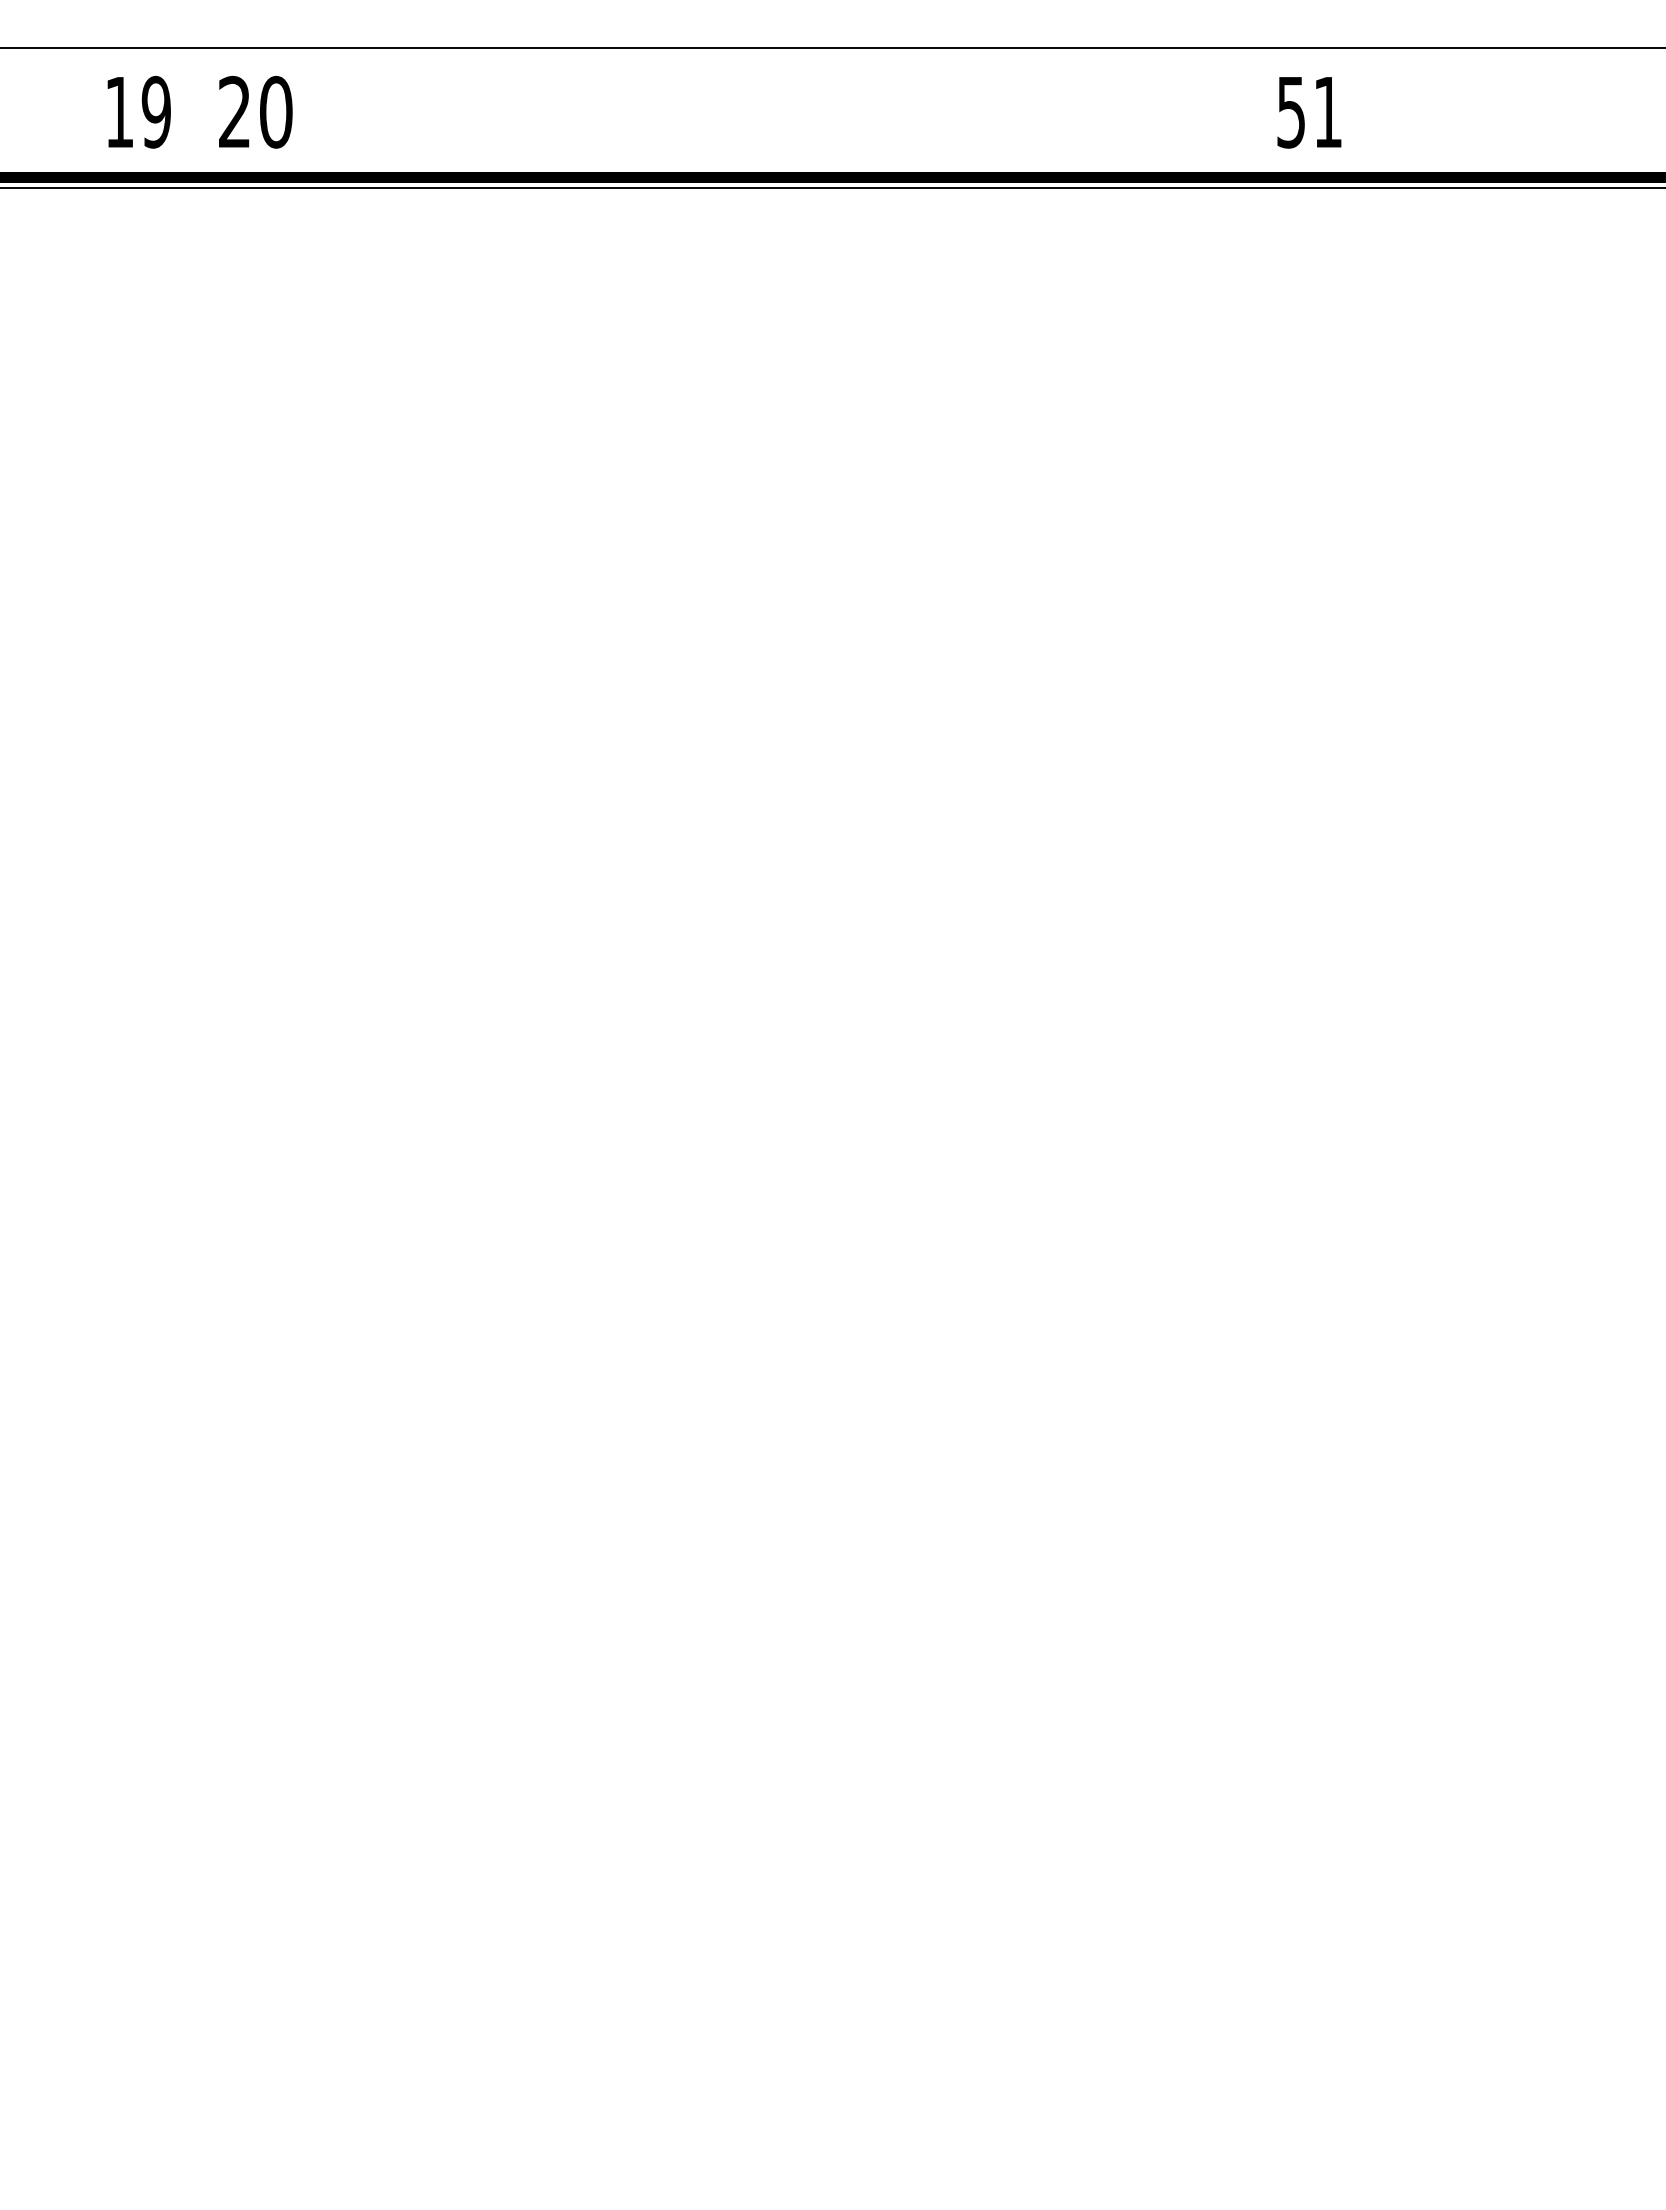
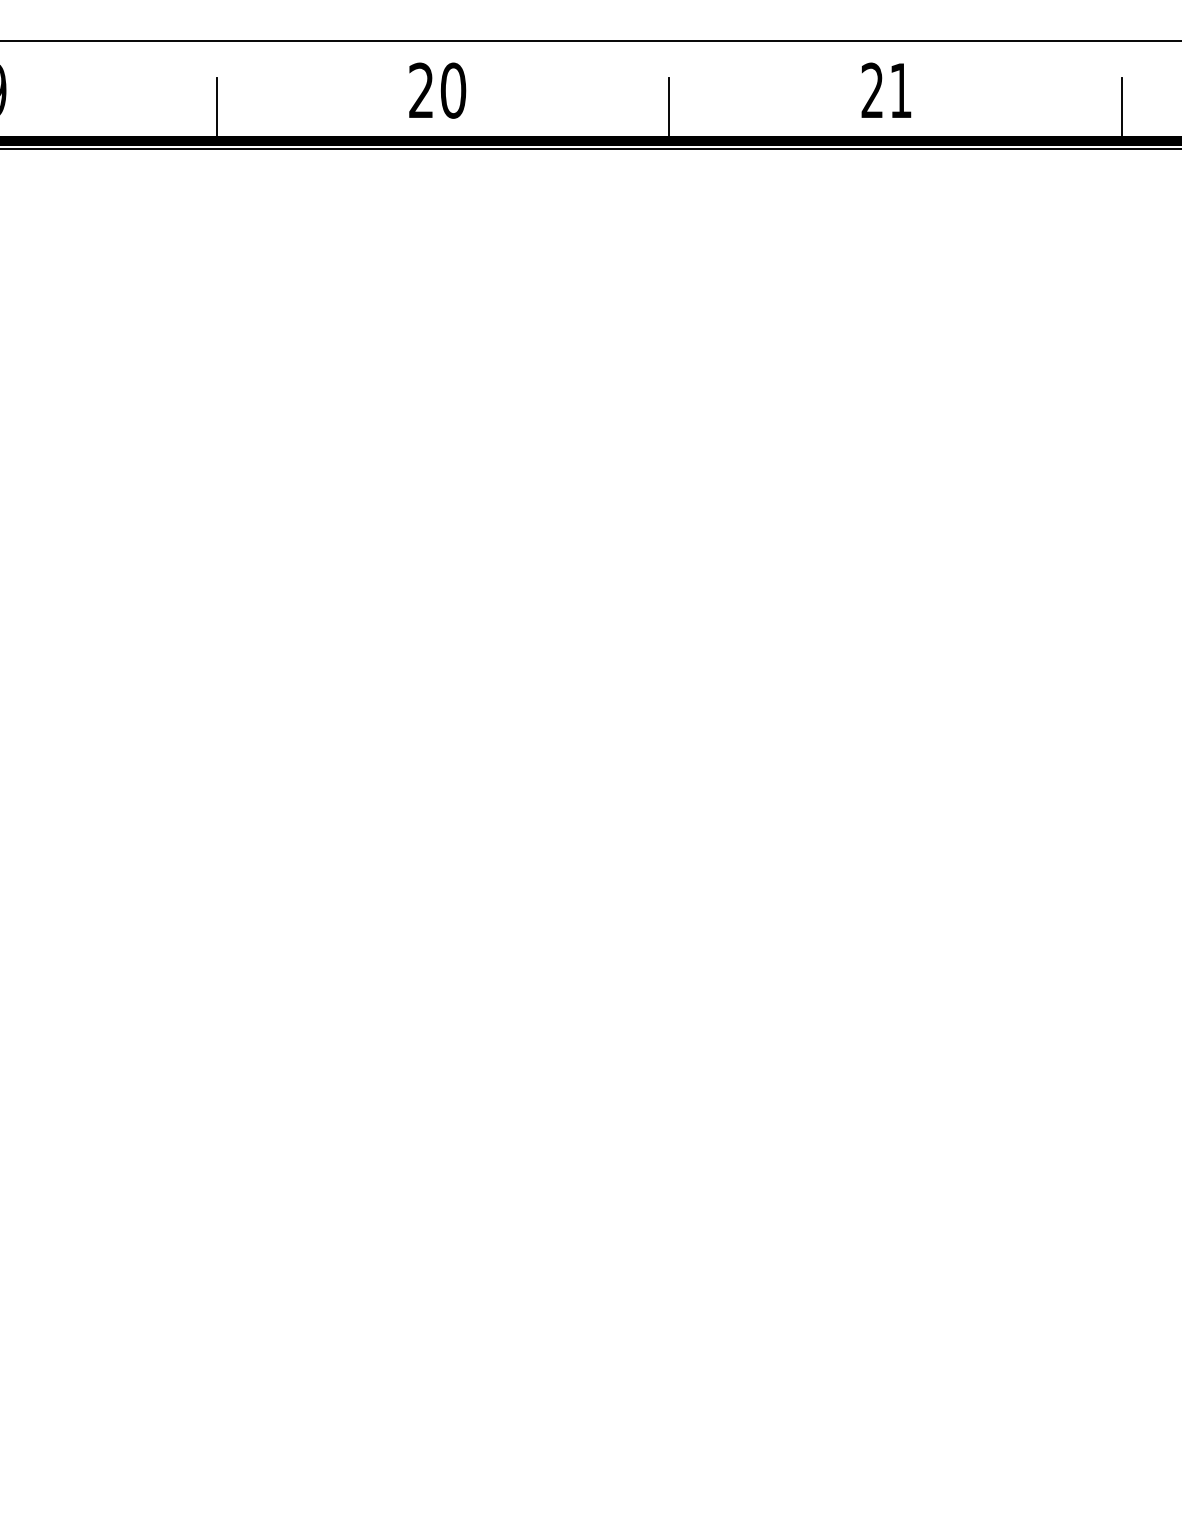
text: (255, 111) -> (437, 90), moved
text: (1290, 111) -> (871, 90), 51 -> 21
line: (442, 136) -> (216, 109), added
line: (1028, 136) -> (669, 109), added
line: (1614, 136) -> (1122, 109), added

